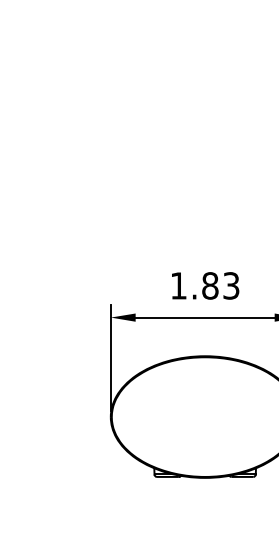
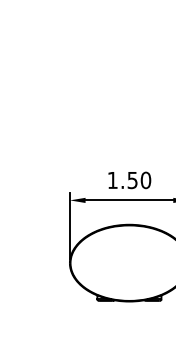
text: (221, 286) -> (139, 180), 1.83 -> 1.50

